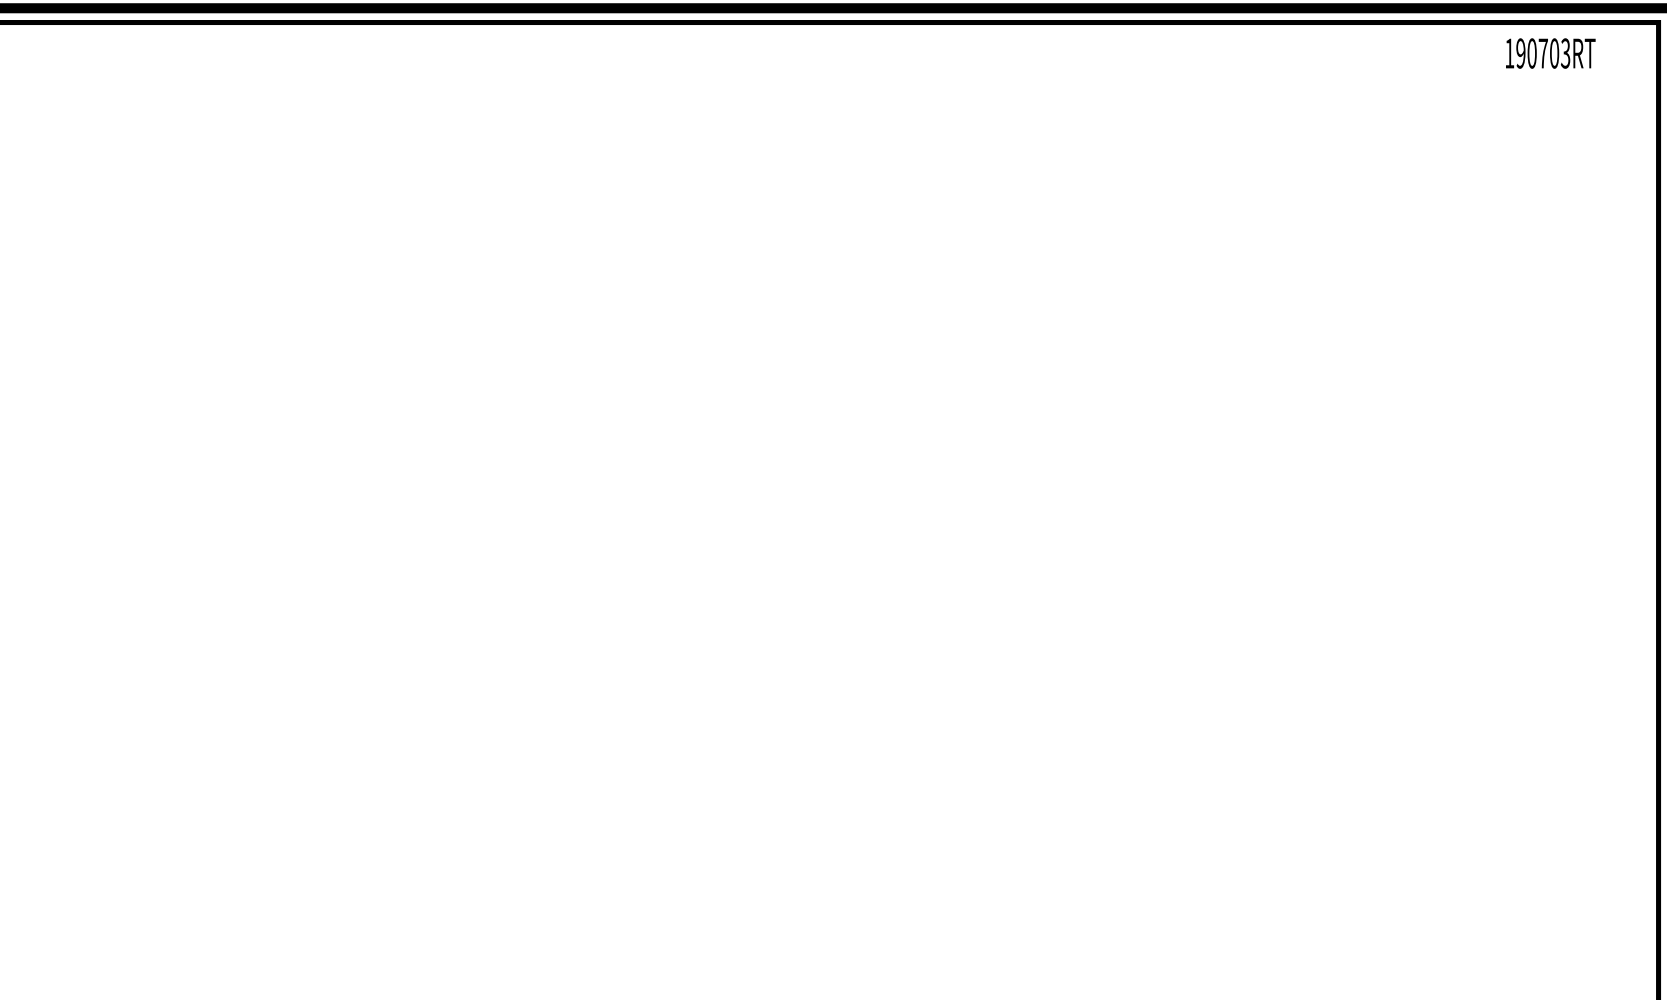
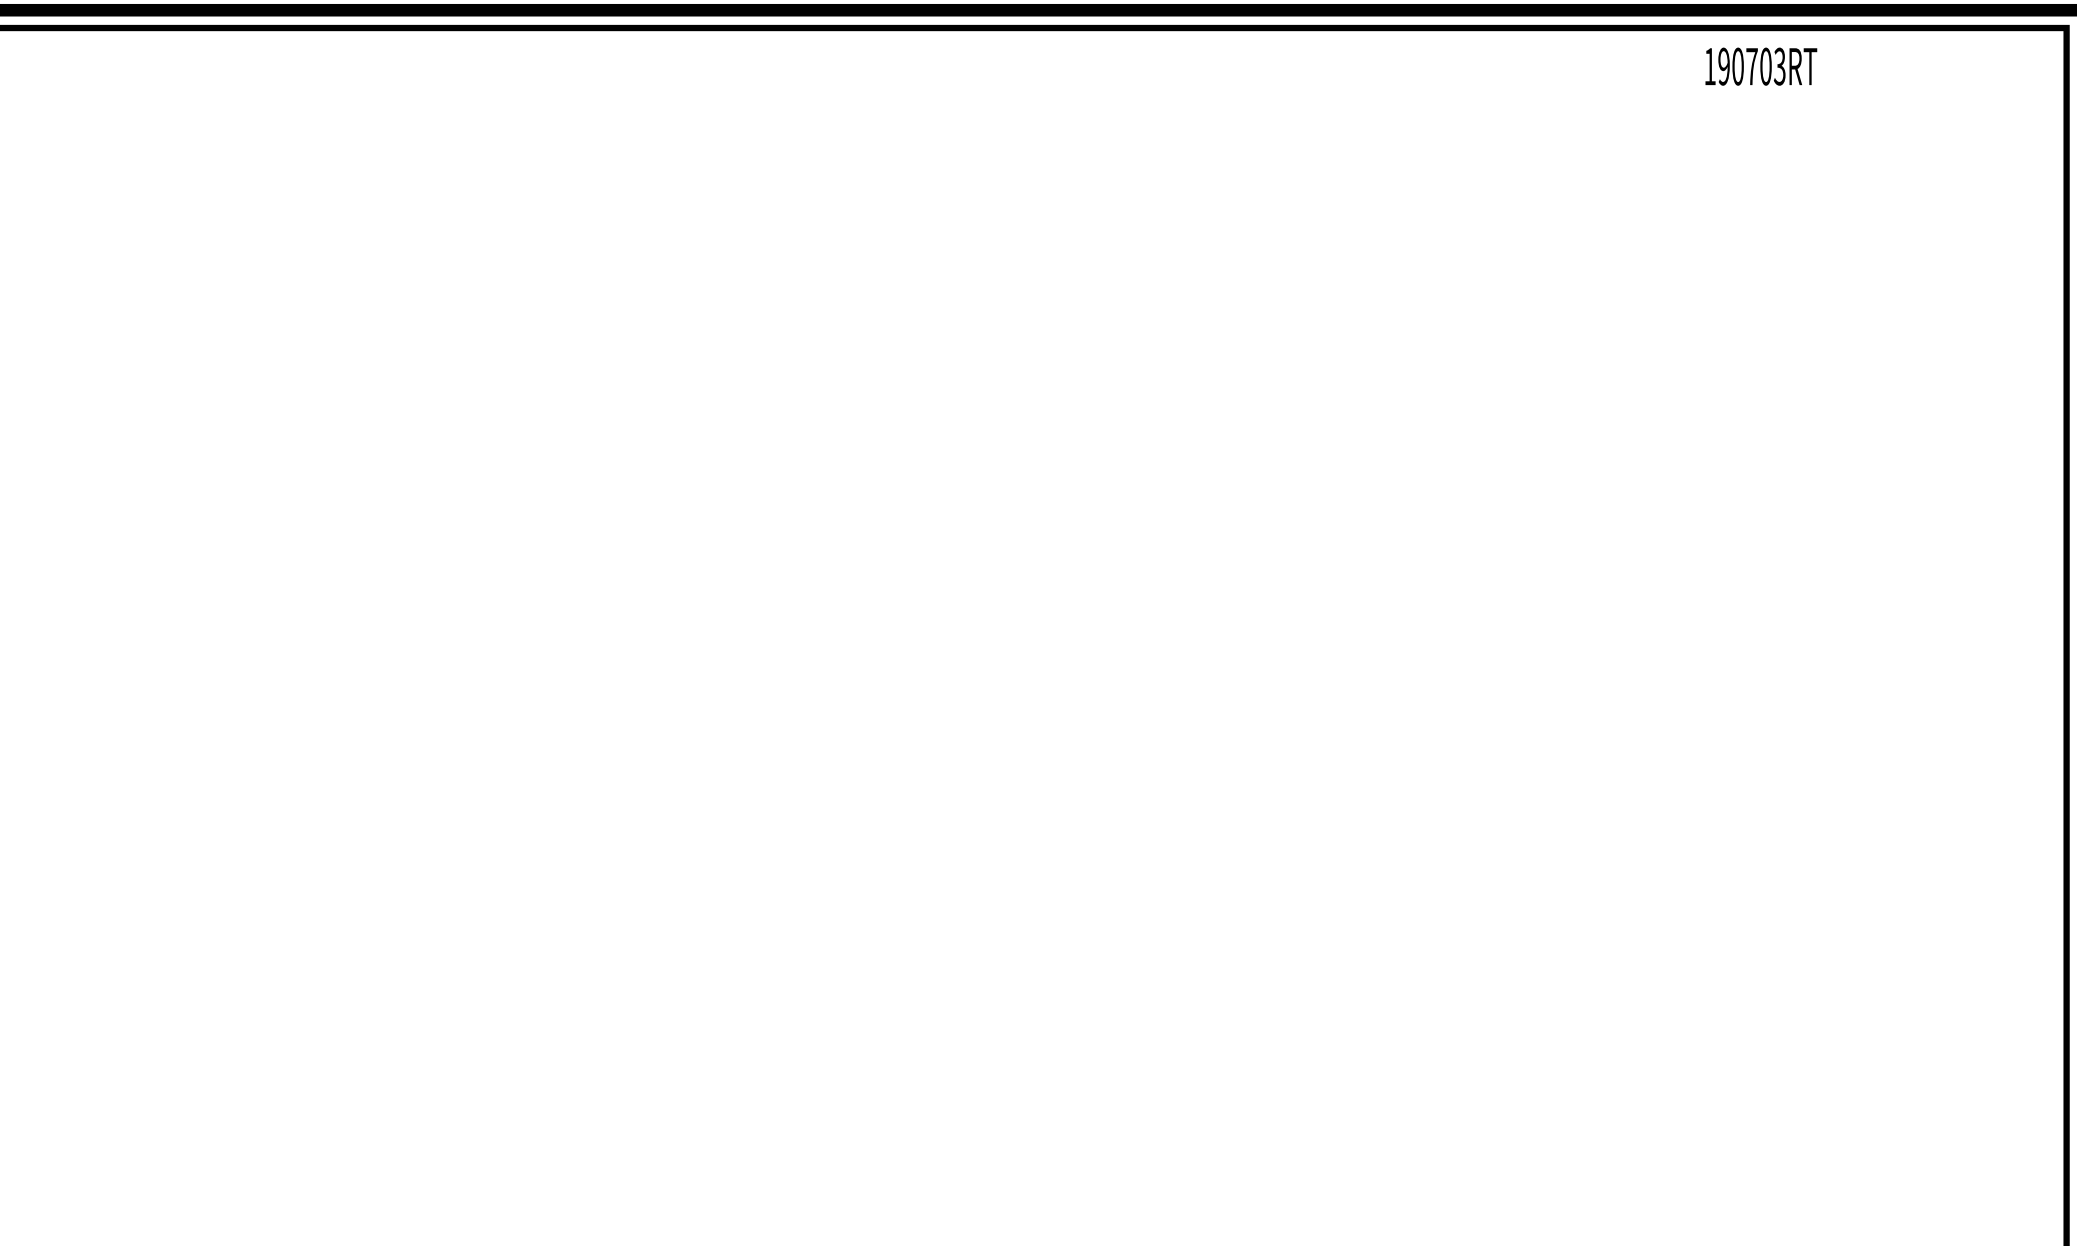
text: (1550, 53) -> (1761, 66), moved

